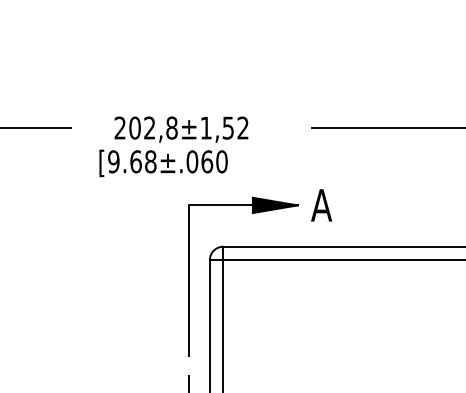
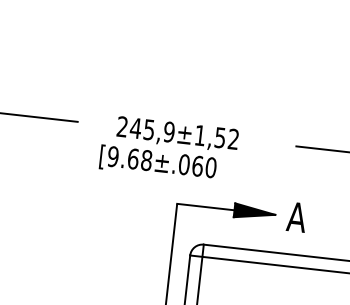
text: (152, 127) -> (151, 129), 202,8±1,52 -> 245,9±1,52

